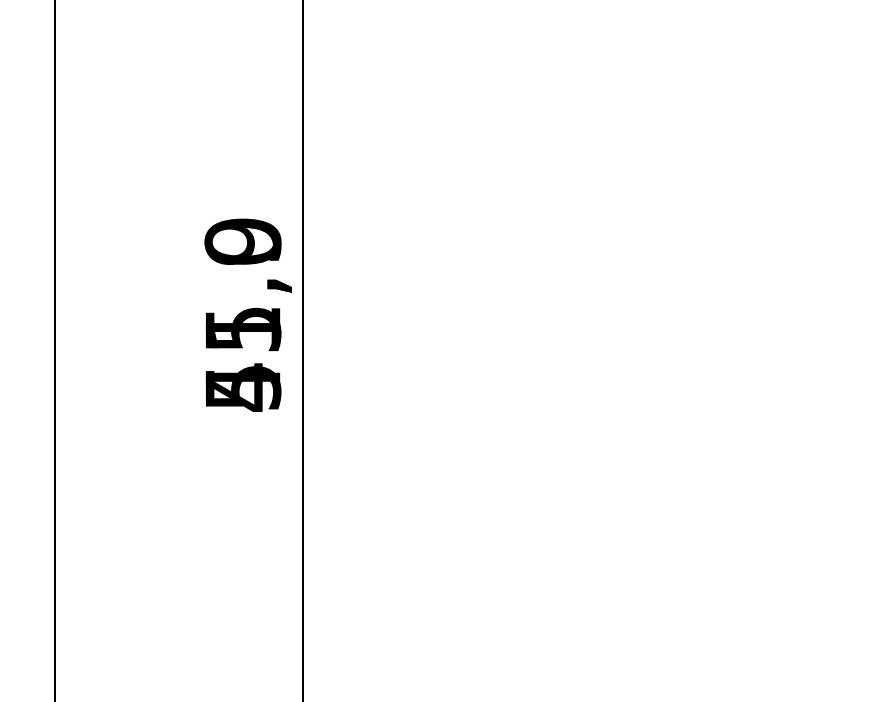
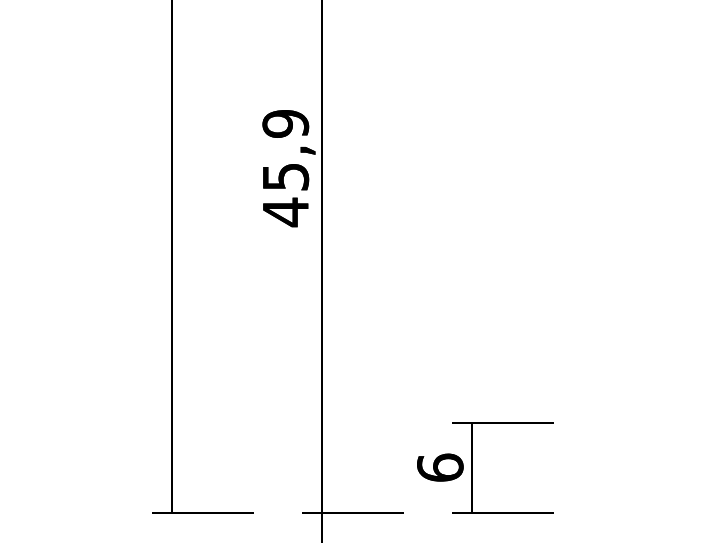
text: (242, 315) -> (285, 168), 51,0 -> 45,9

